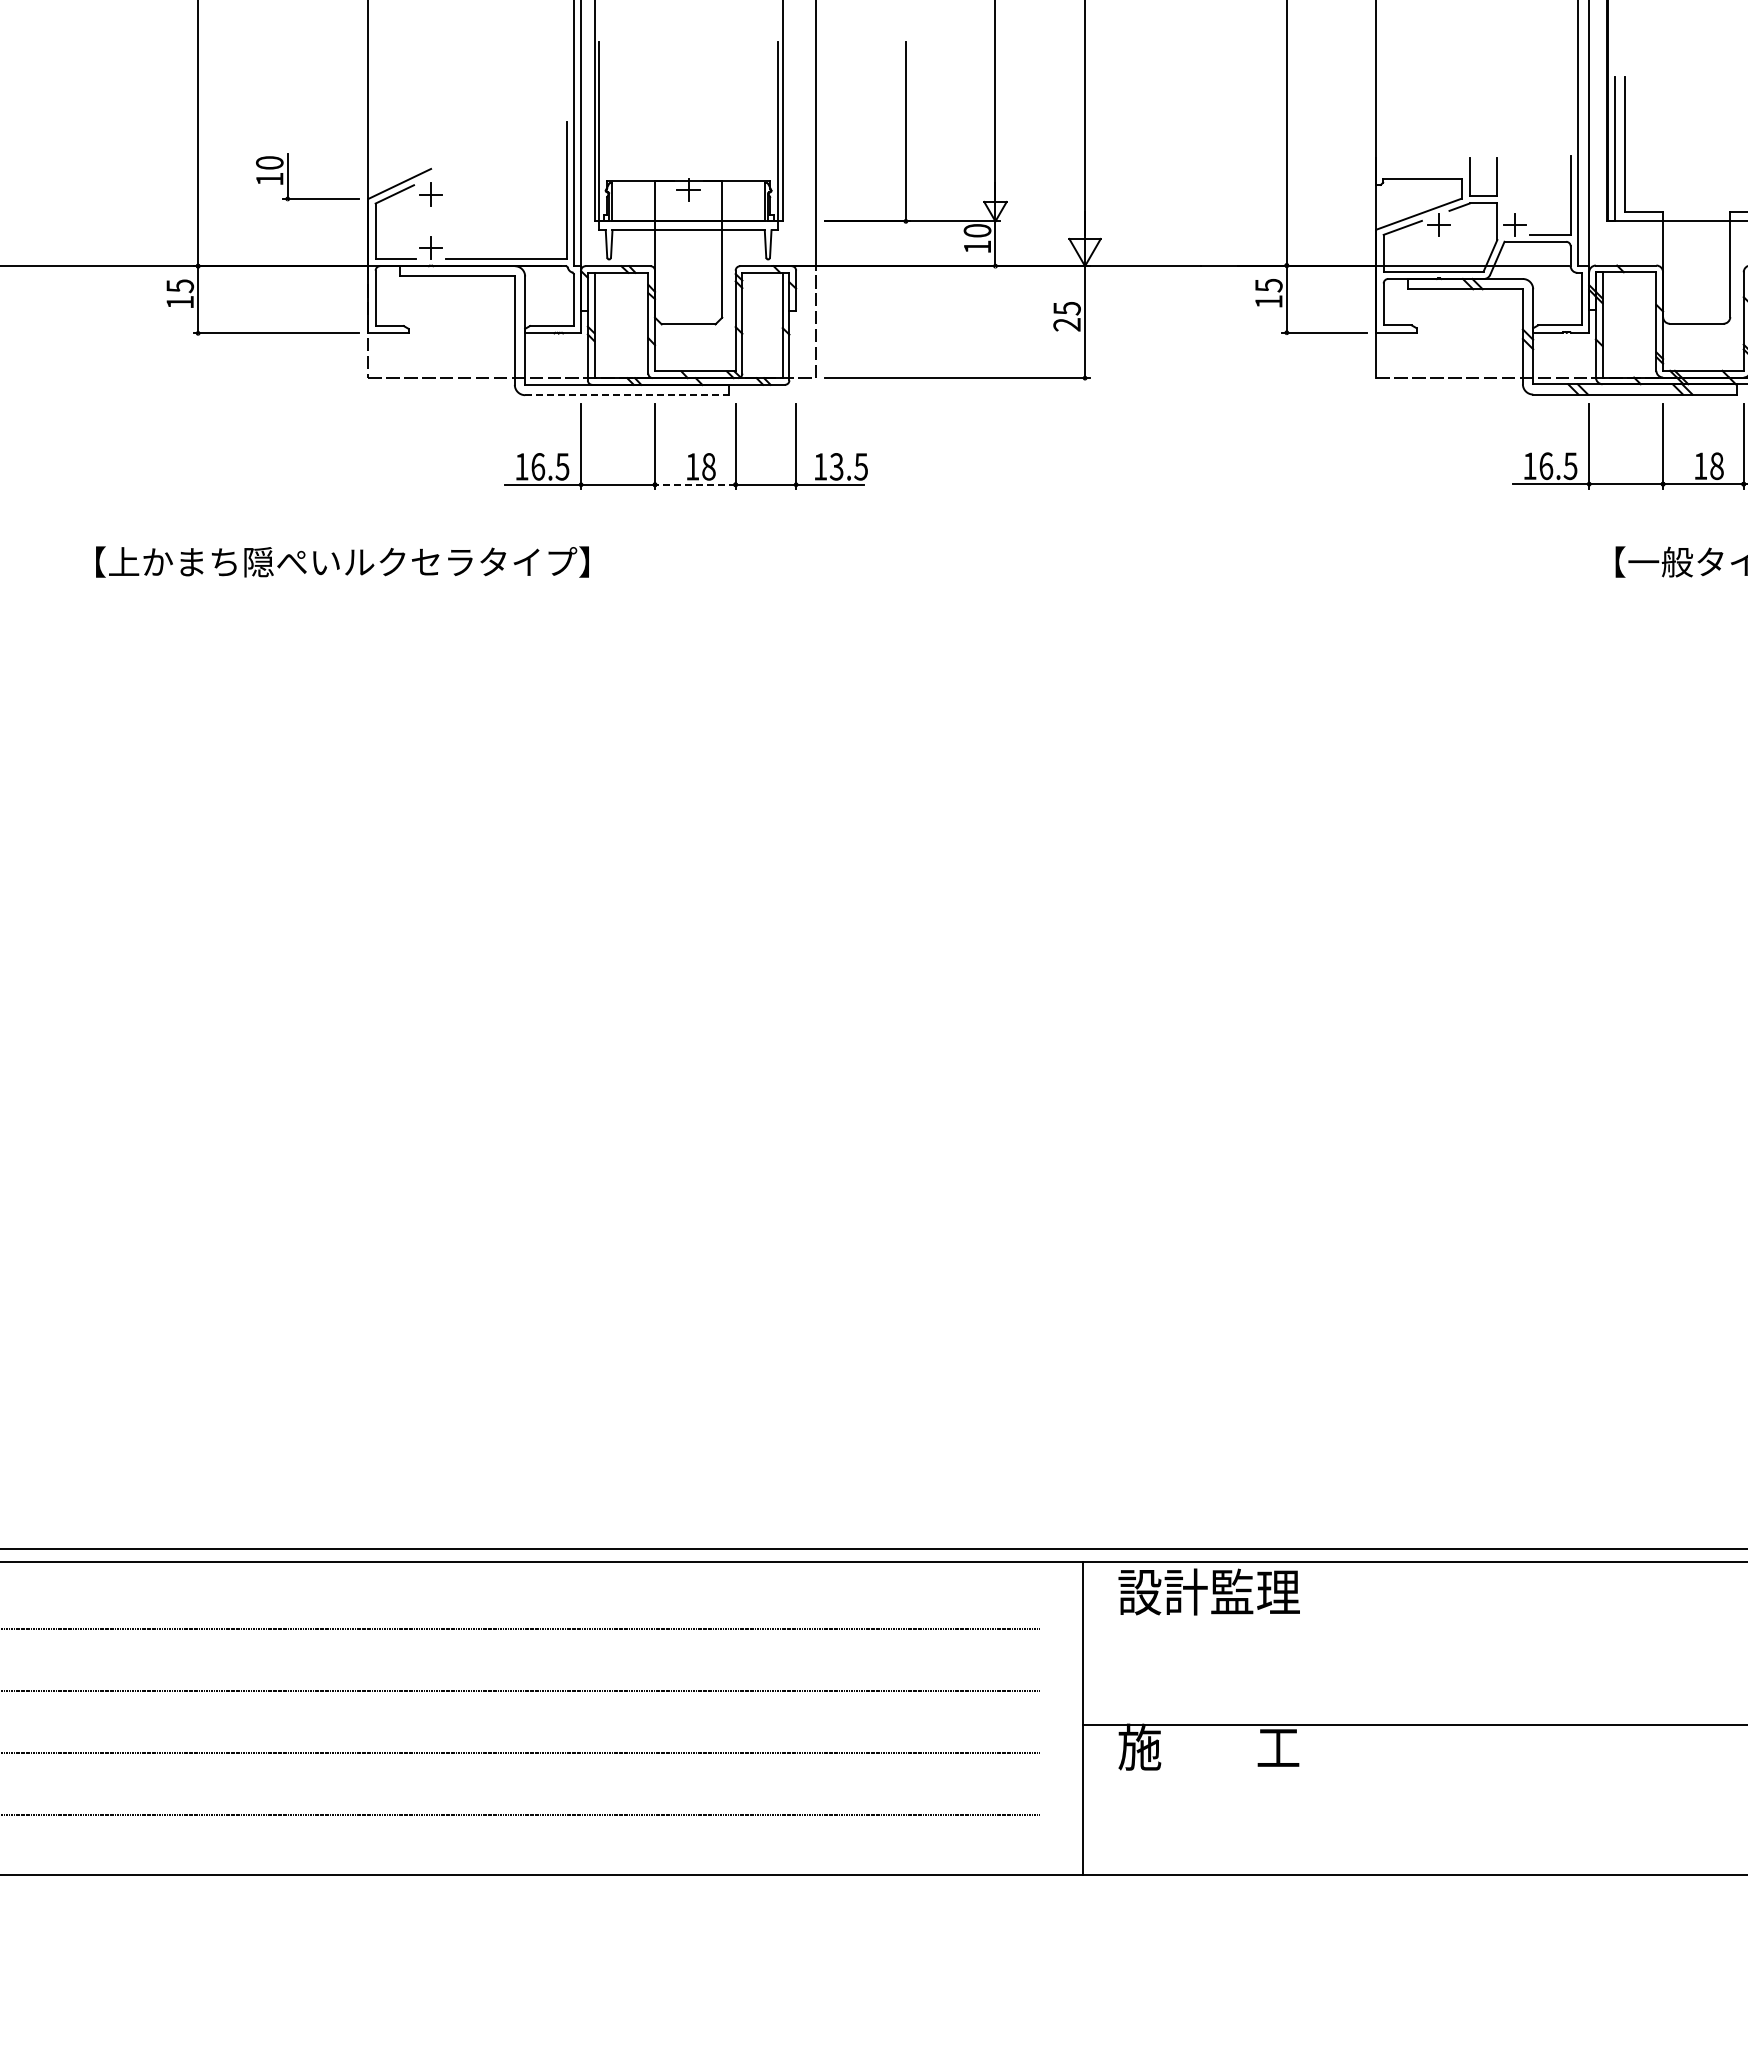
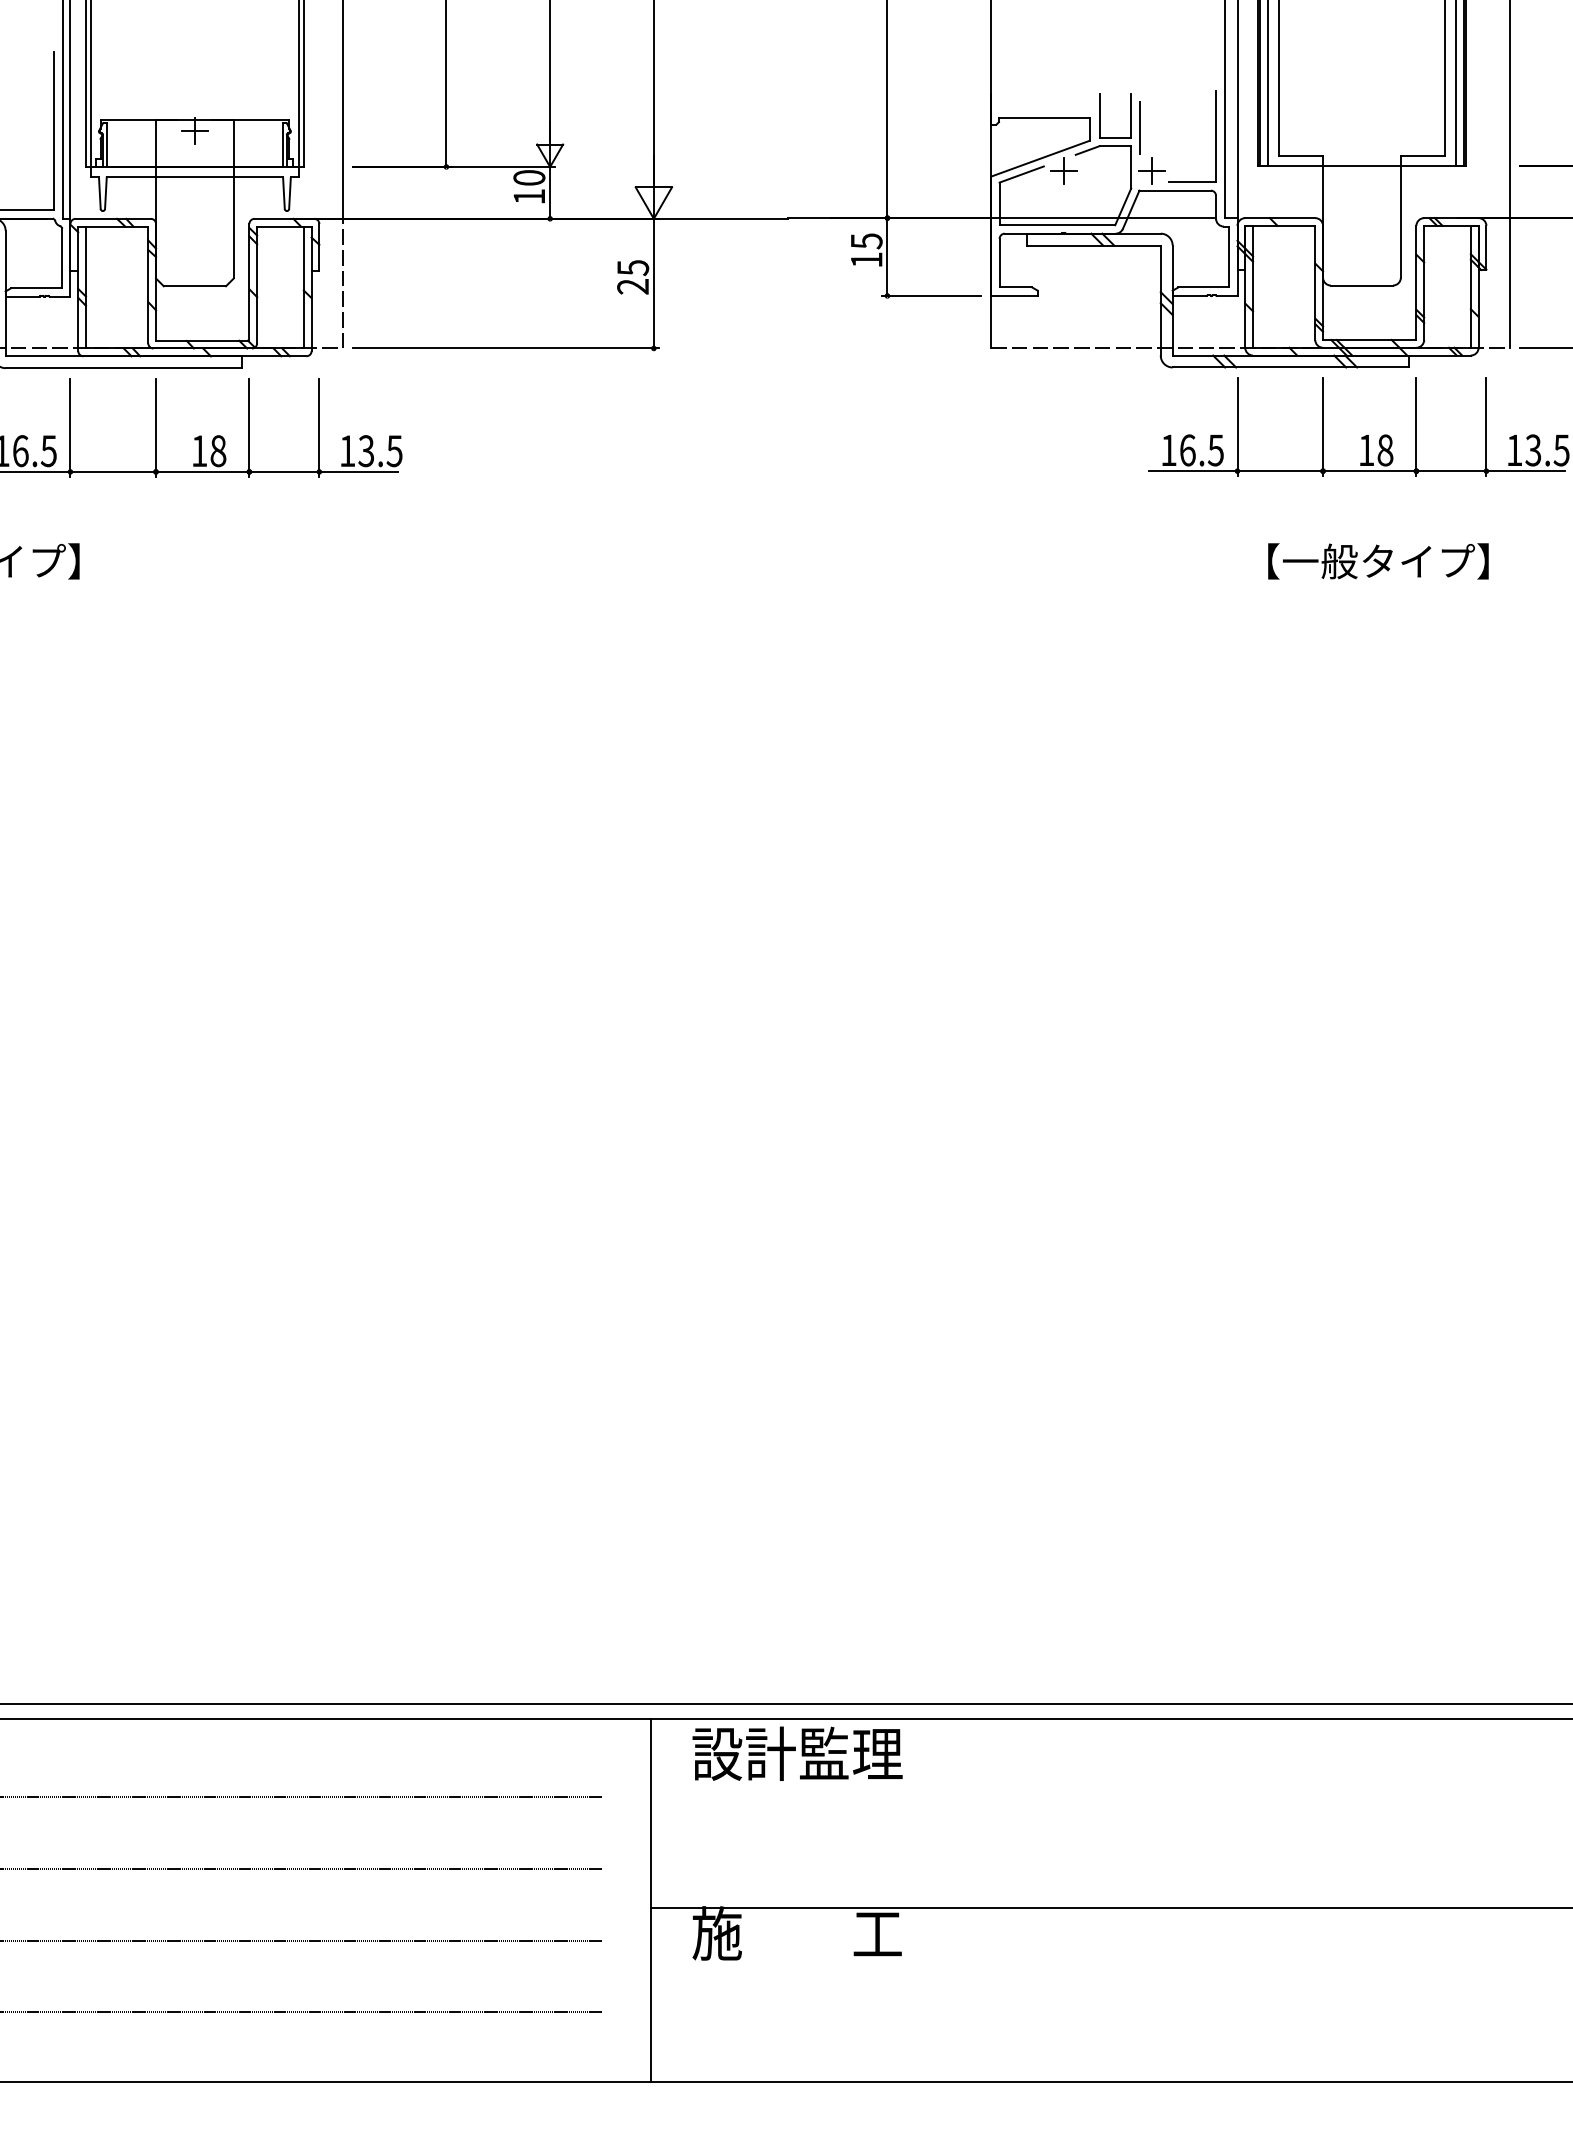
line: (1504, 187) -> (1139, 127), added
line: (627, 395) -> (124, 368), dashed -> solid
line: (694, 484) -> (201, 471), dashed -> solid

